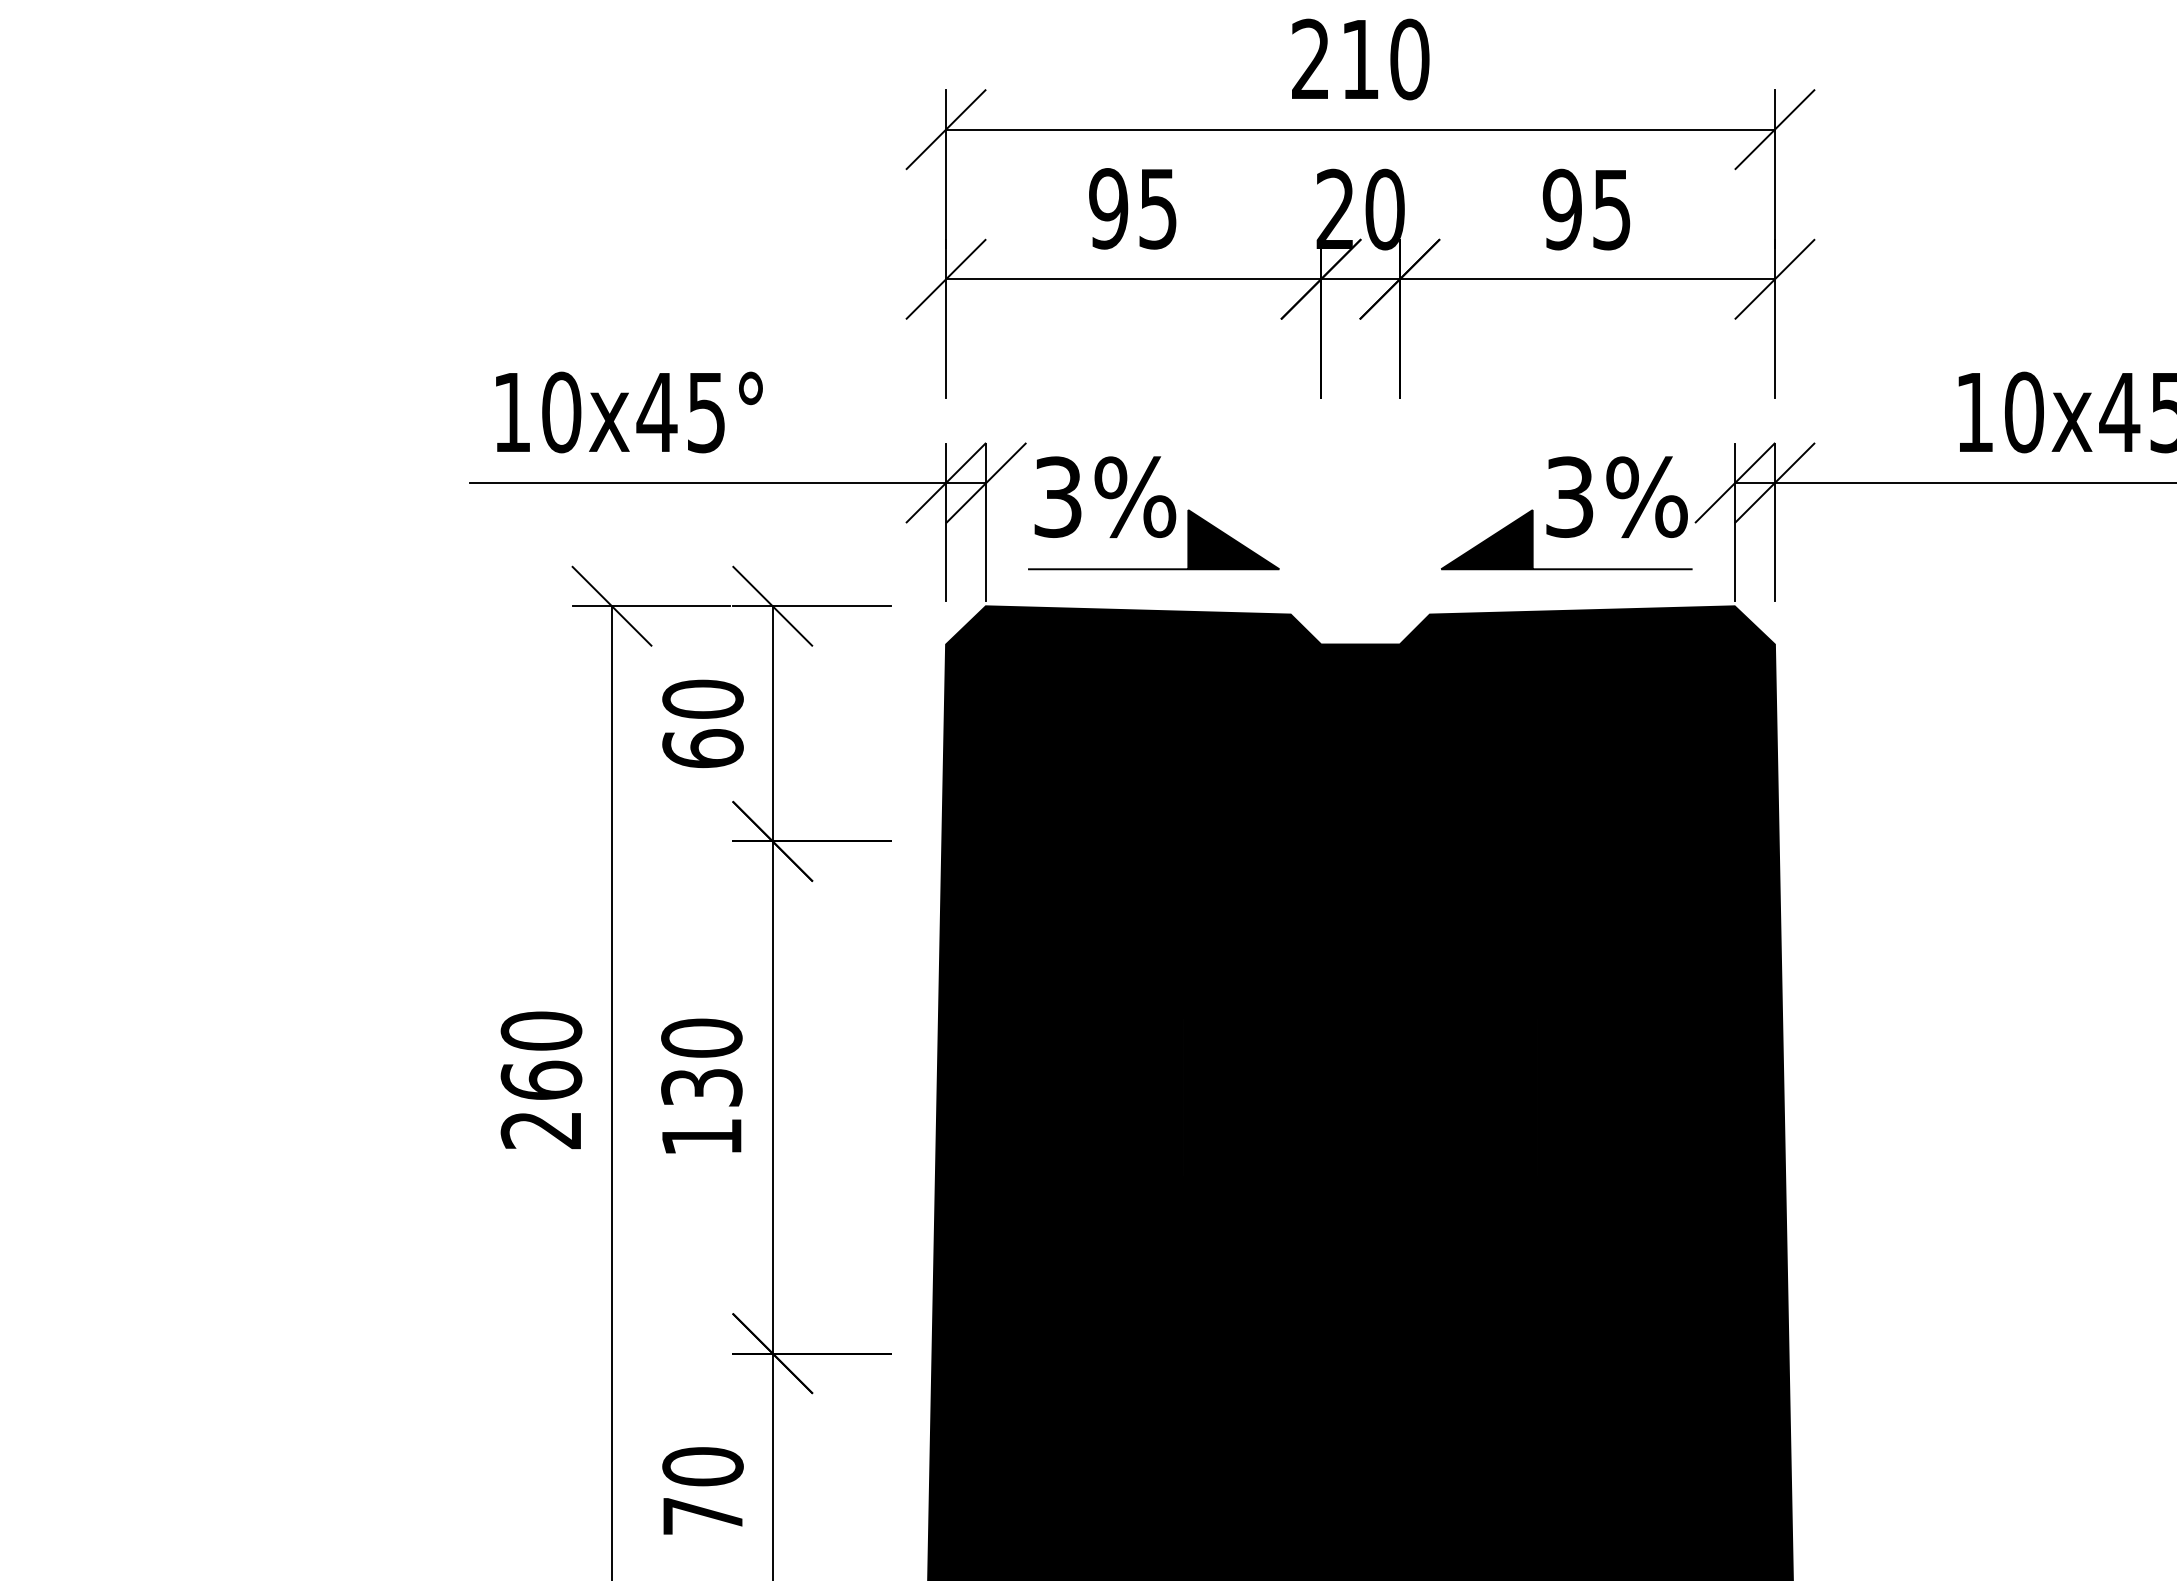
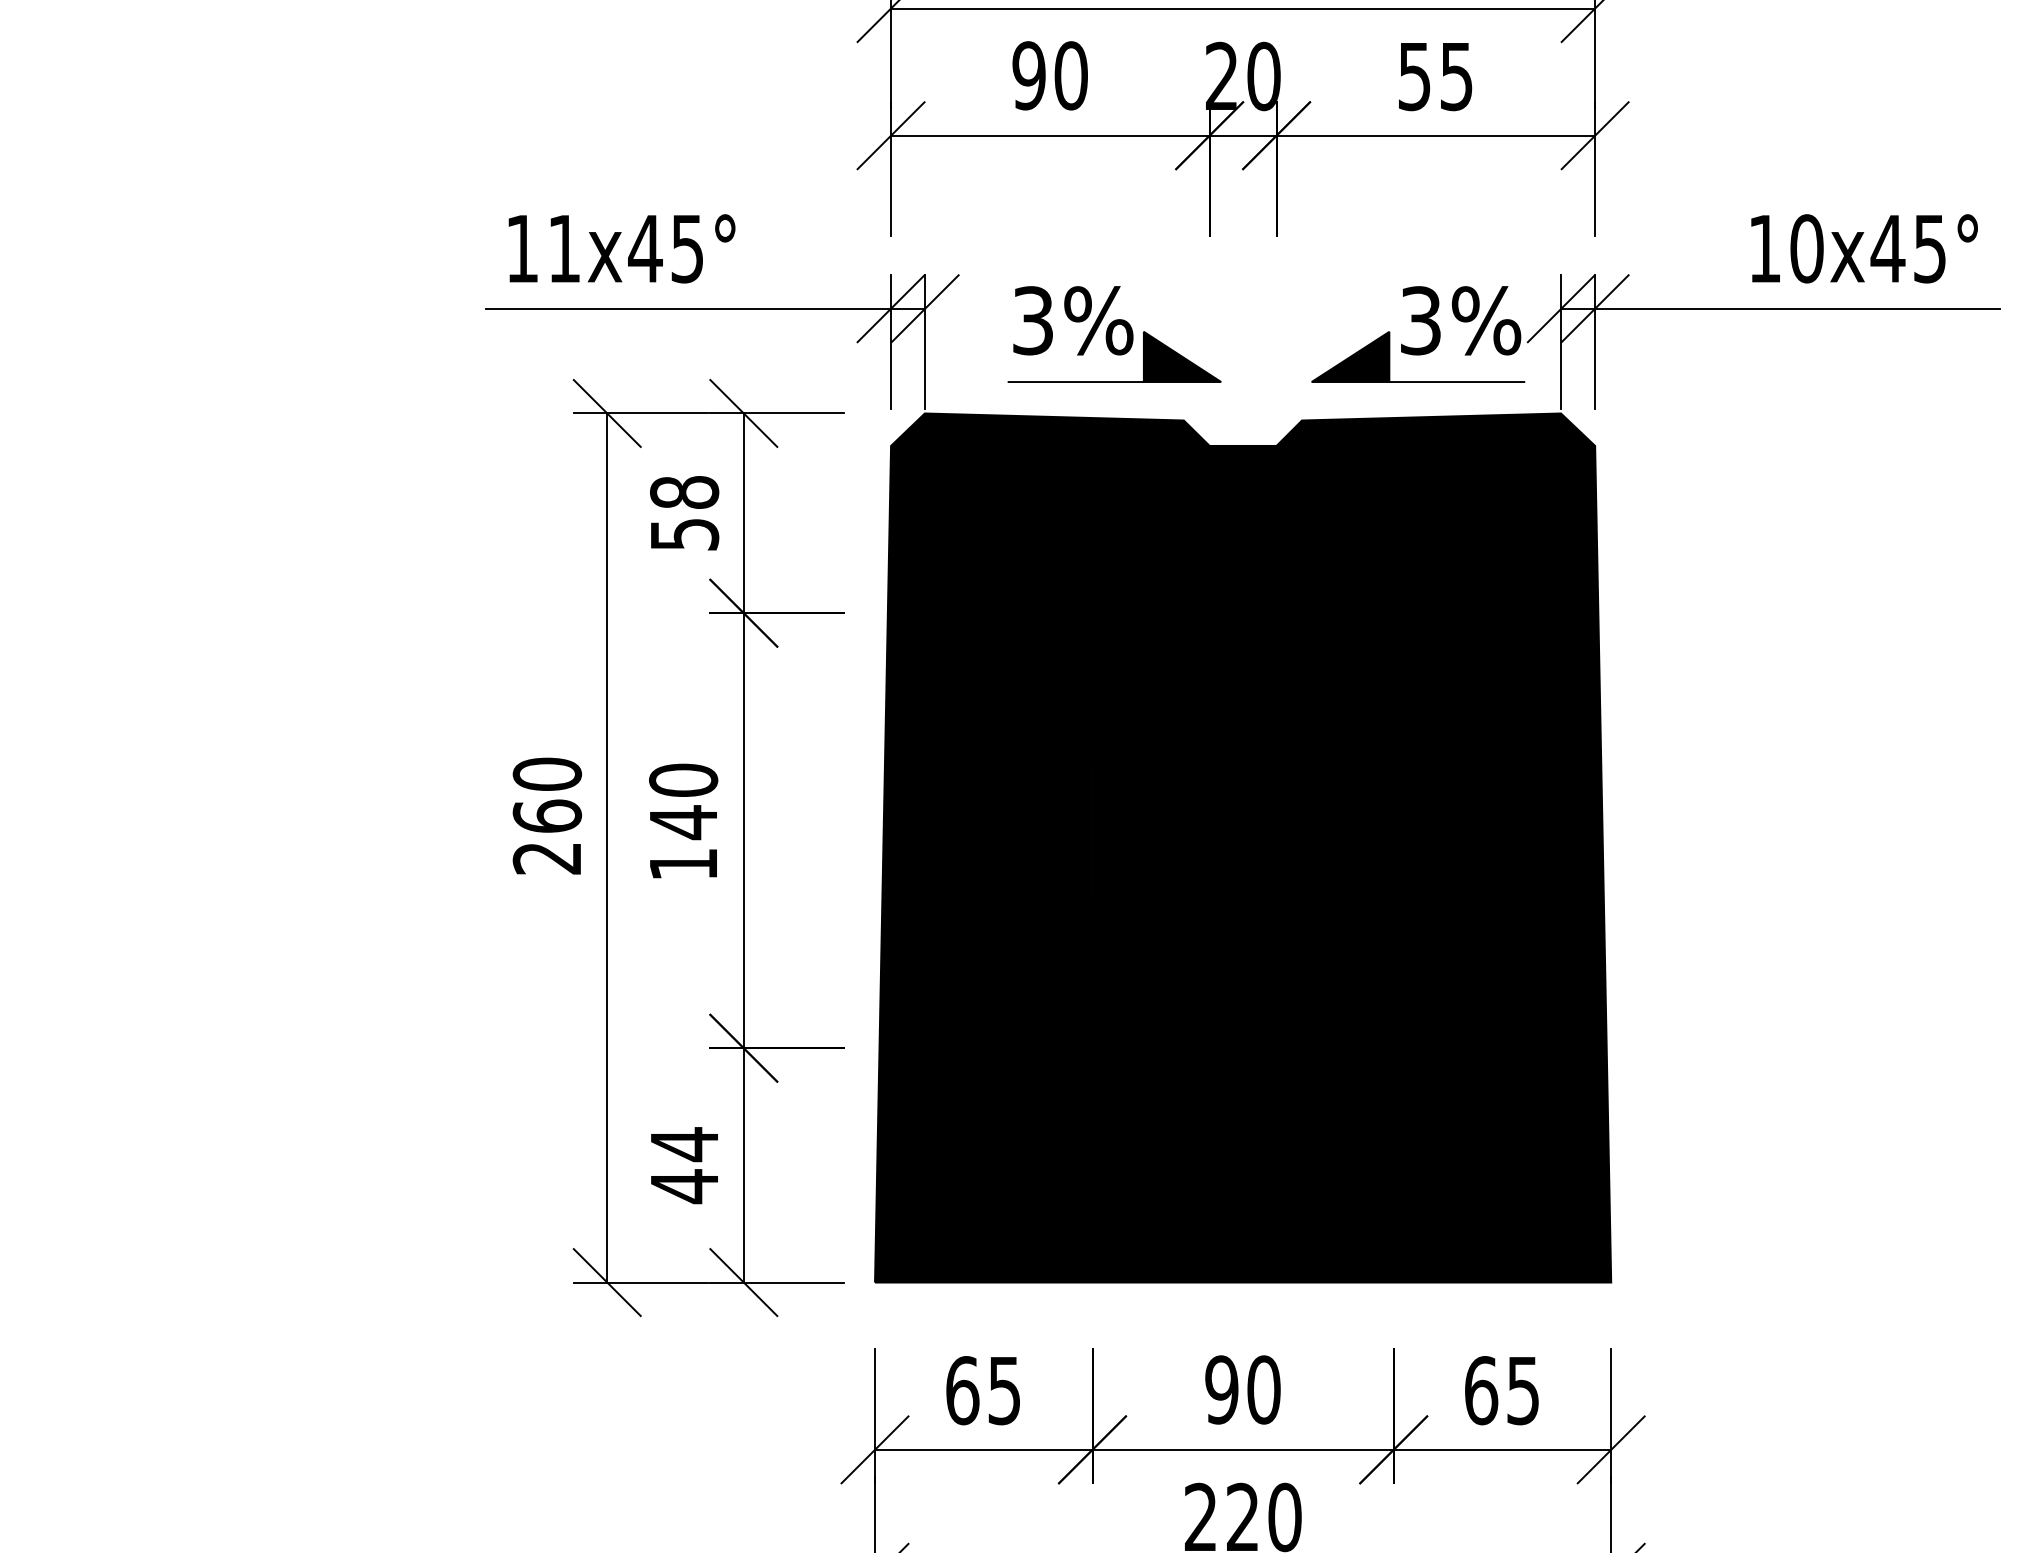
text: (1157, 208) -> (1070, 75), 95 -> 90
text: (1562, 208) -> (1414, 75), 95 -> 55
text: (561, 412) -> (564, 248), 10x45° -> 11x45°
part: (1153, 513) -> (1114, 334), moved
text: (702, 722) -> (684, 512), 60 -> 58
text: (701, 1087) -> (683, 822), 130 -> 140
text: (702, 1491) -> (684, 1165), 70 -> 44

